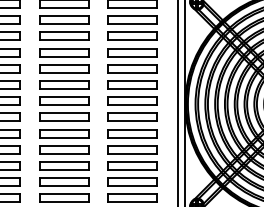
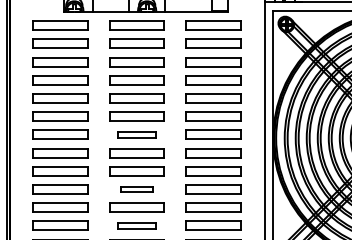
part: (63, 100) -> (136, 134), size x0.7
part: (63, 149) -> (136, 189), size x0.6
part: (63, 181) -> (136, 225), size x0.7

